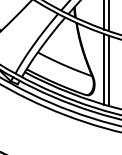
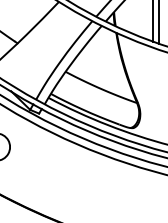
line: (104, 68) -> (153, 93), removed
line: (109, 70) -> (159, 95), removed

